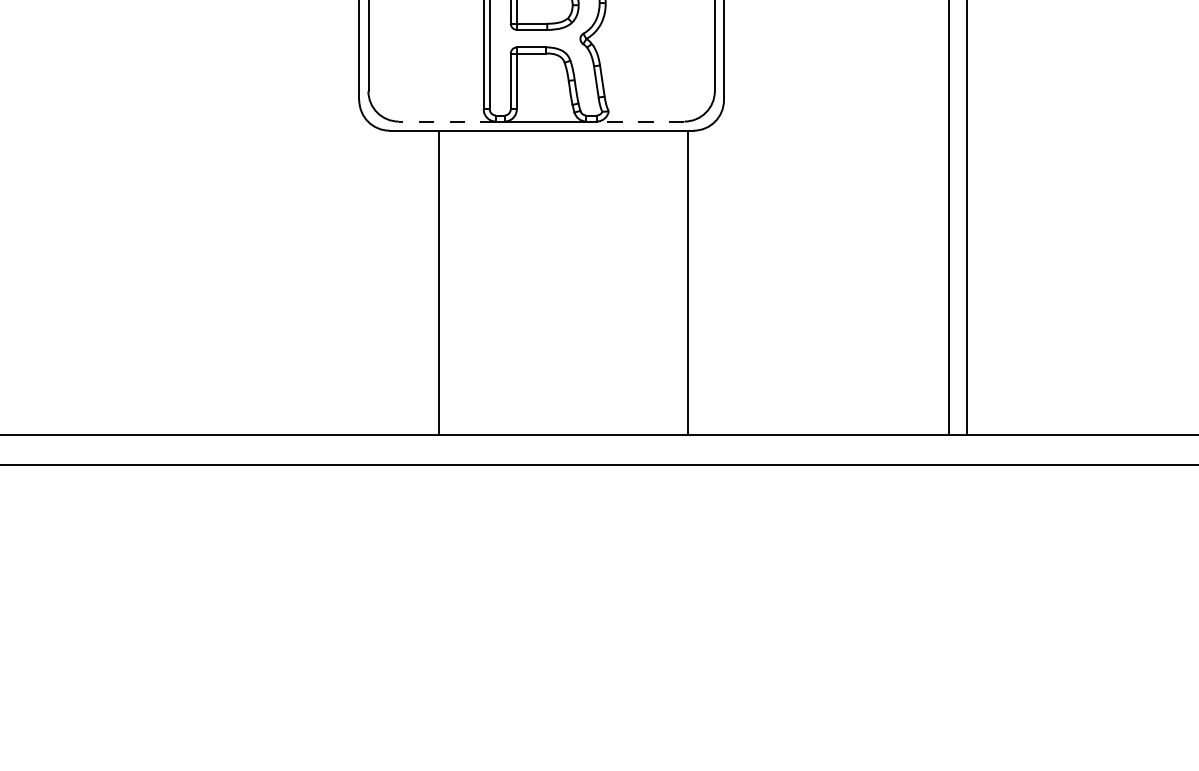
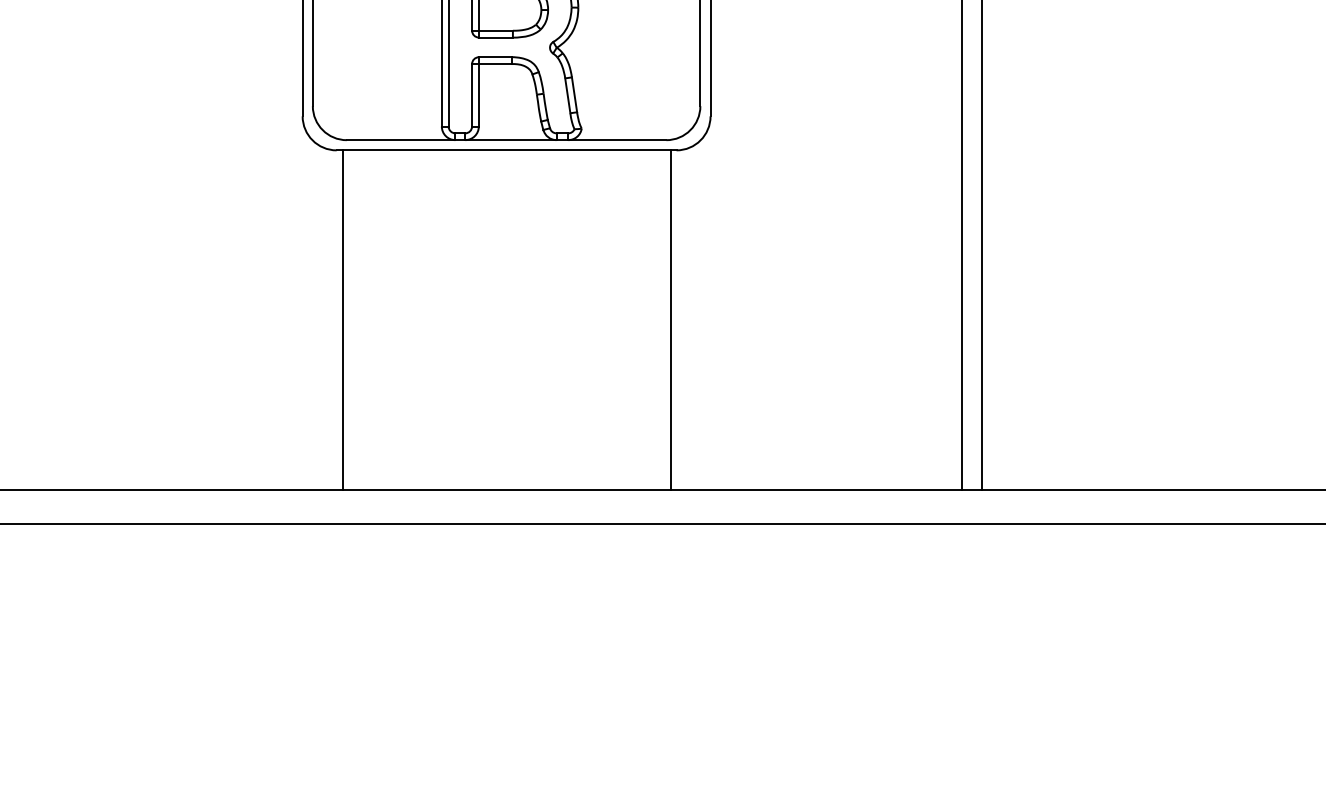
line: (447, 121) -> (401, 140), dashed -> solid
line: (640, 121) -> (617, 140), dashed -> solid
line: (438, 282) -> (342, 320), moved

